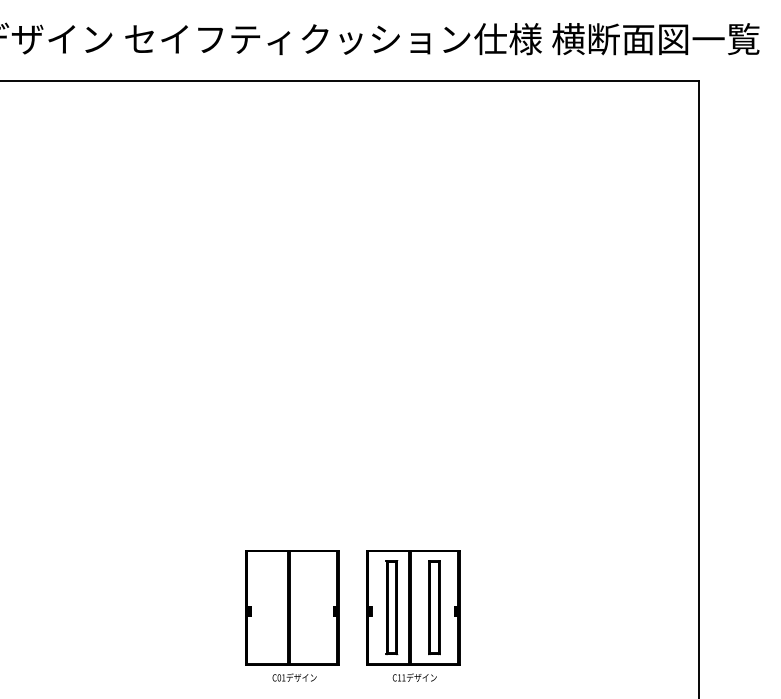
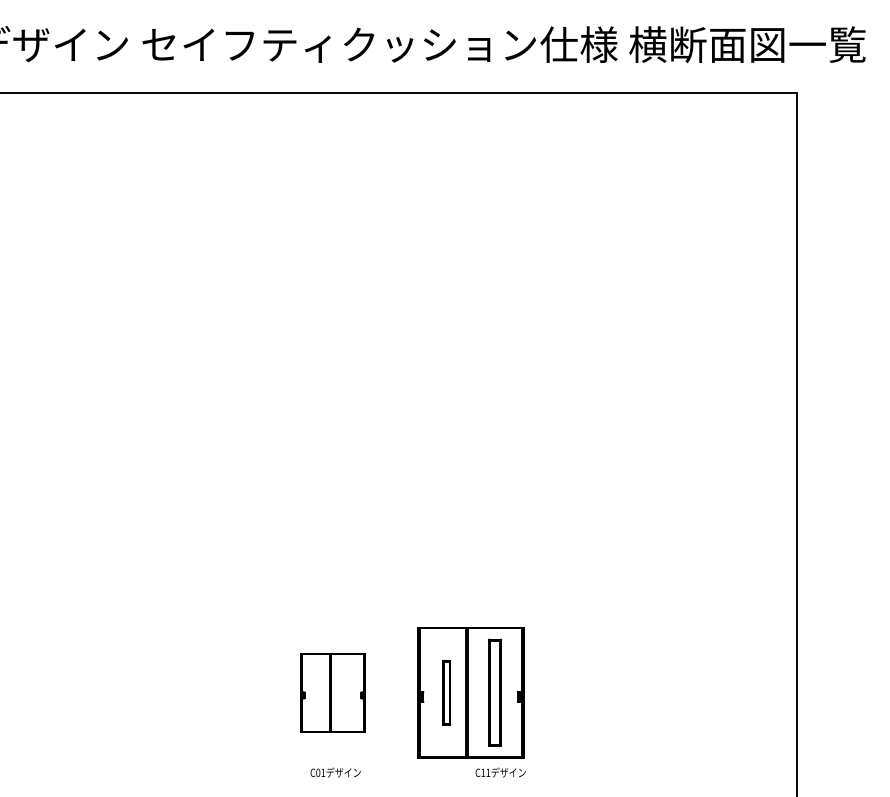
part: (291, 607) -> (332, 692), size x0.6
part: (391, 607) -> (446, 692), size x0.6
text: (414, 677) -> (500, 772), moved

